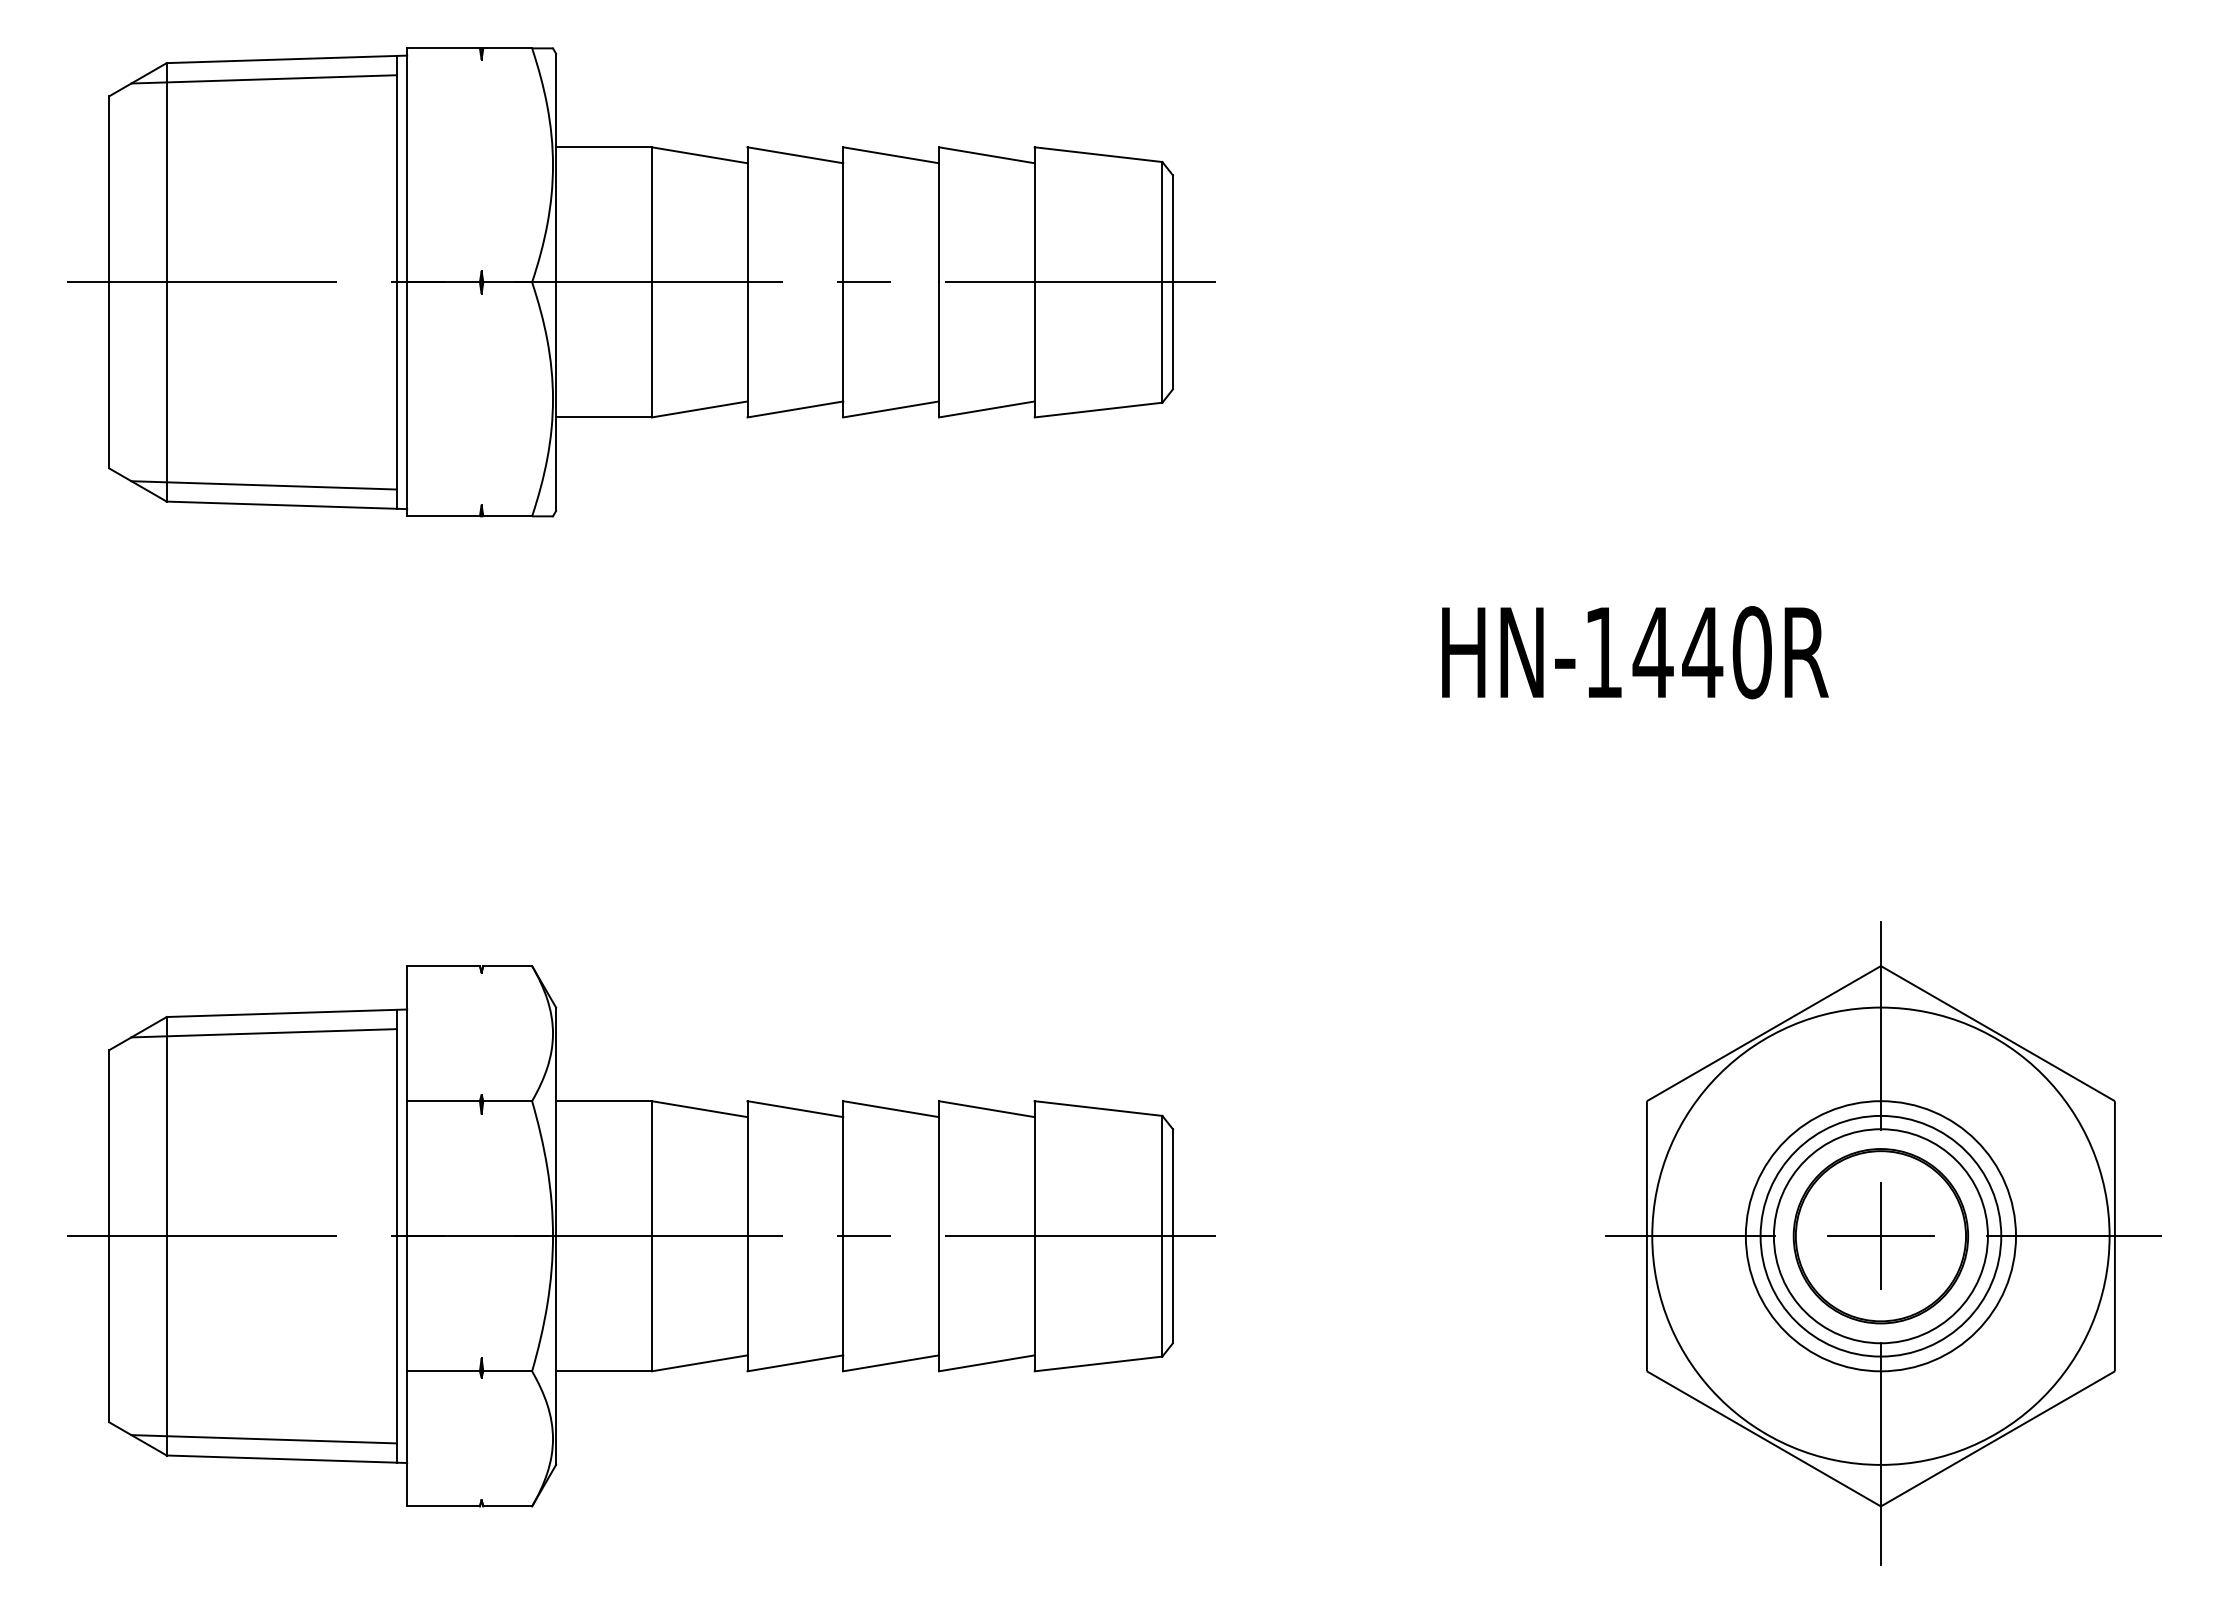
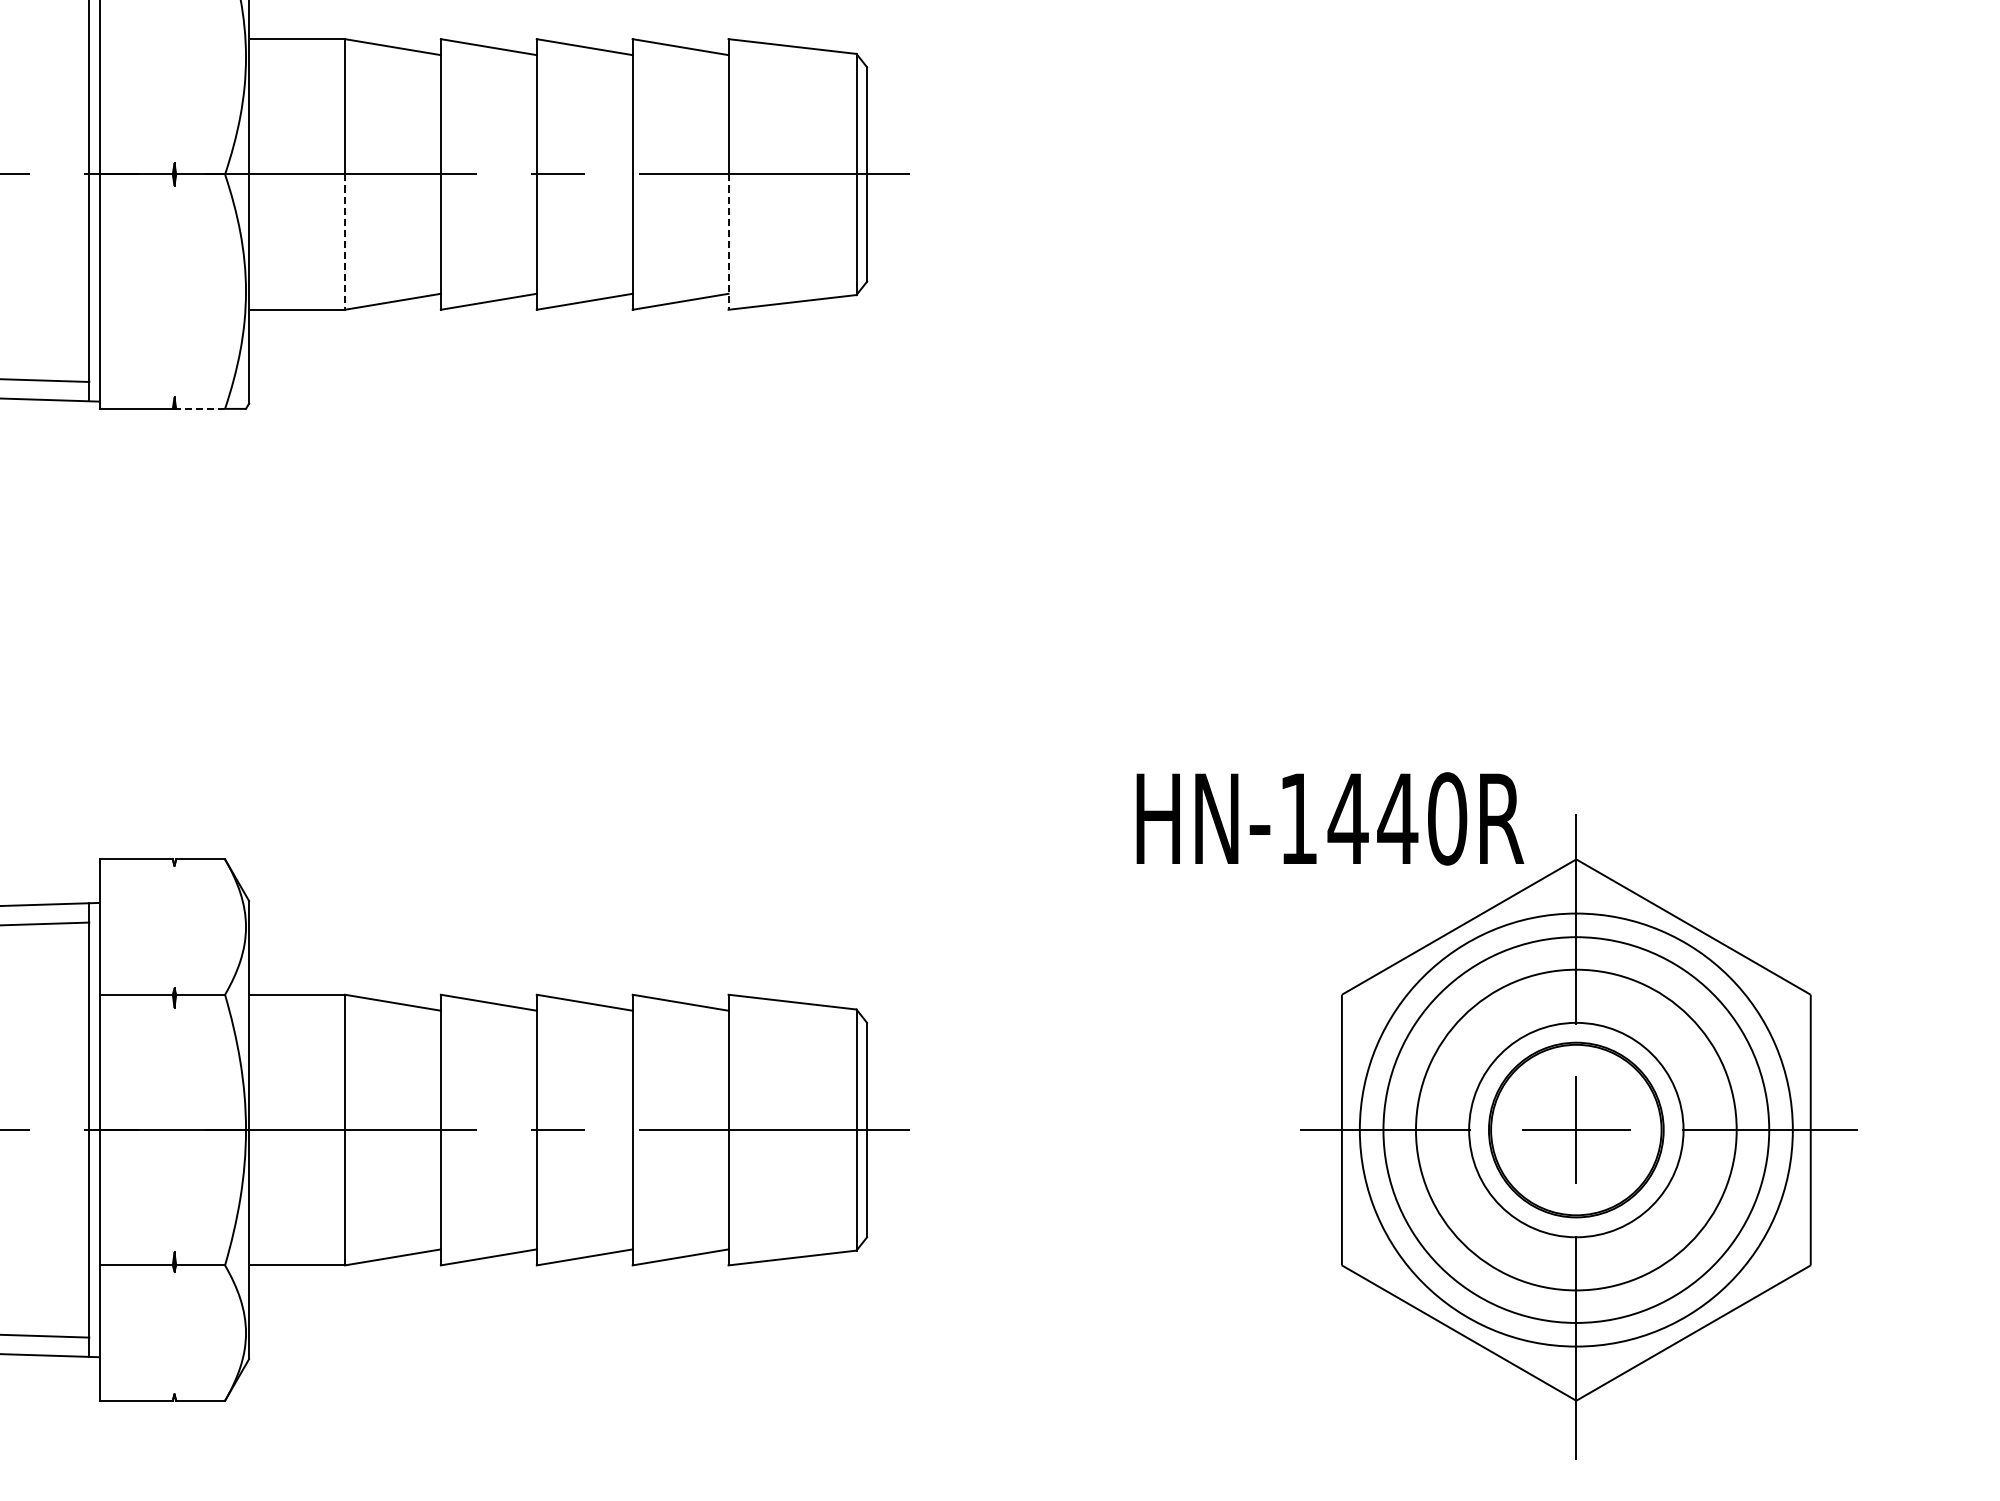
line: (651, 349) -> (344, 241), solid -> dashed
line: (1034, 349) -> (728, 241), solid -> dashed
line: (507, 516) -> (200, 409), solid -> dashed
text: (1635, 652) -> (1330, 818), moved
circle: (1880, 1235) -> (1575, 1129), size x0.7
circle: (1880, 1235) -> (1575, 1129), size x1.6
circle: (1880, 1236) -> (1575, 1130), size x1.6

